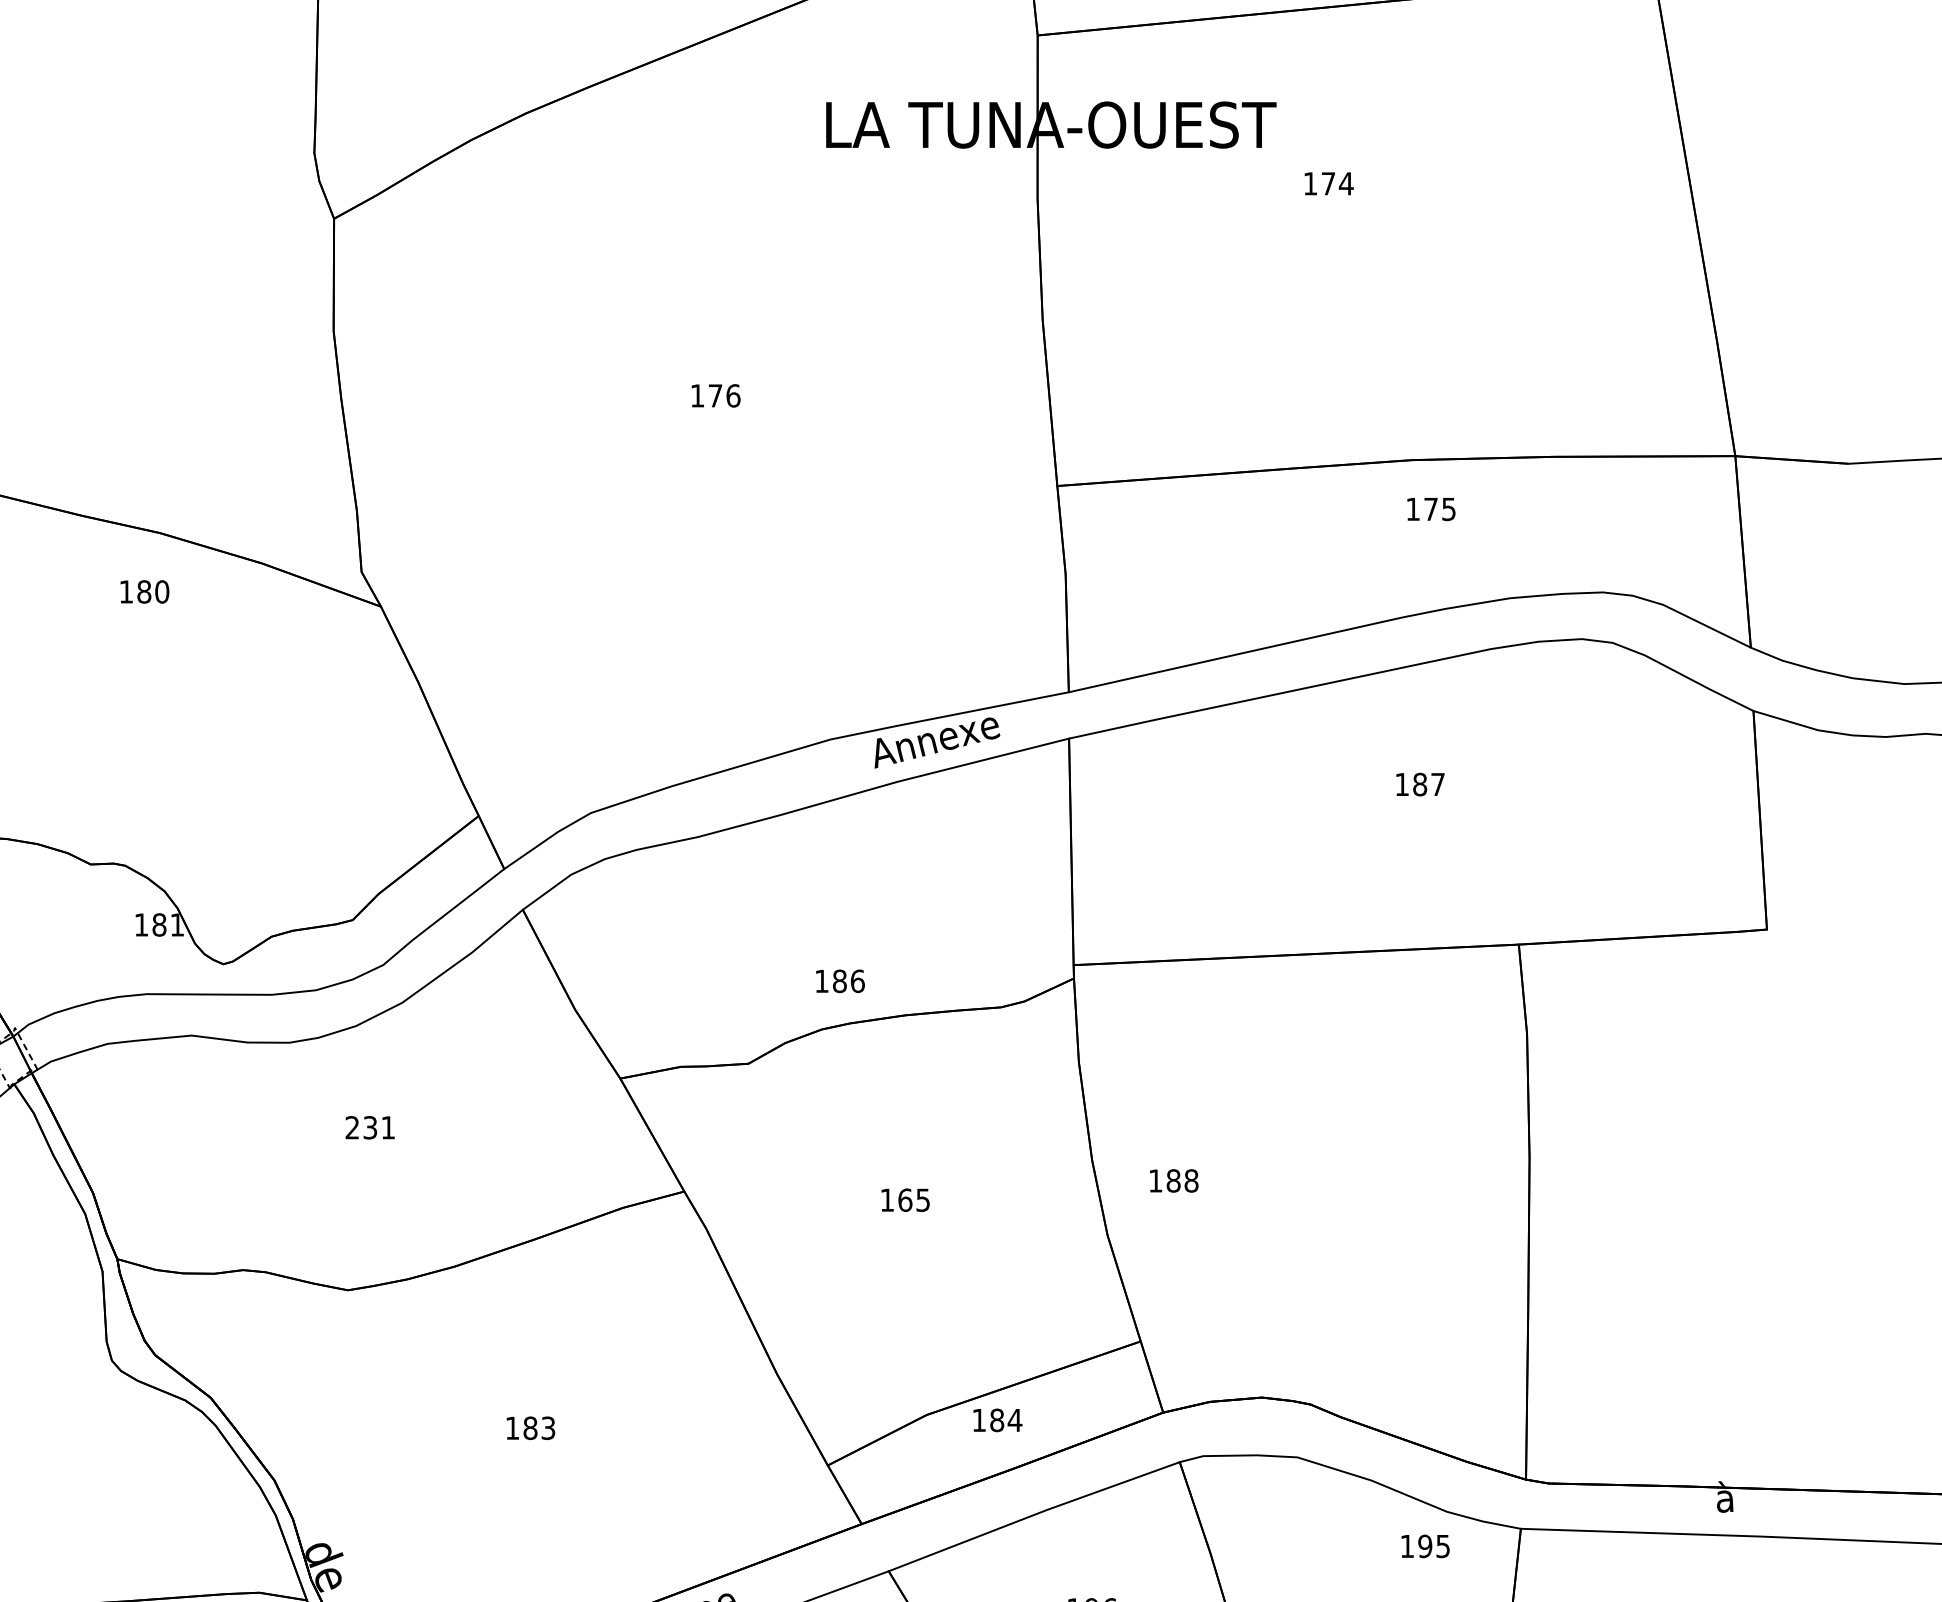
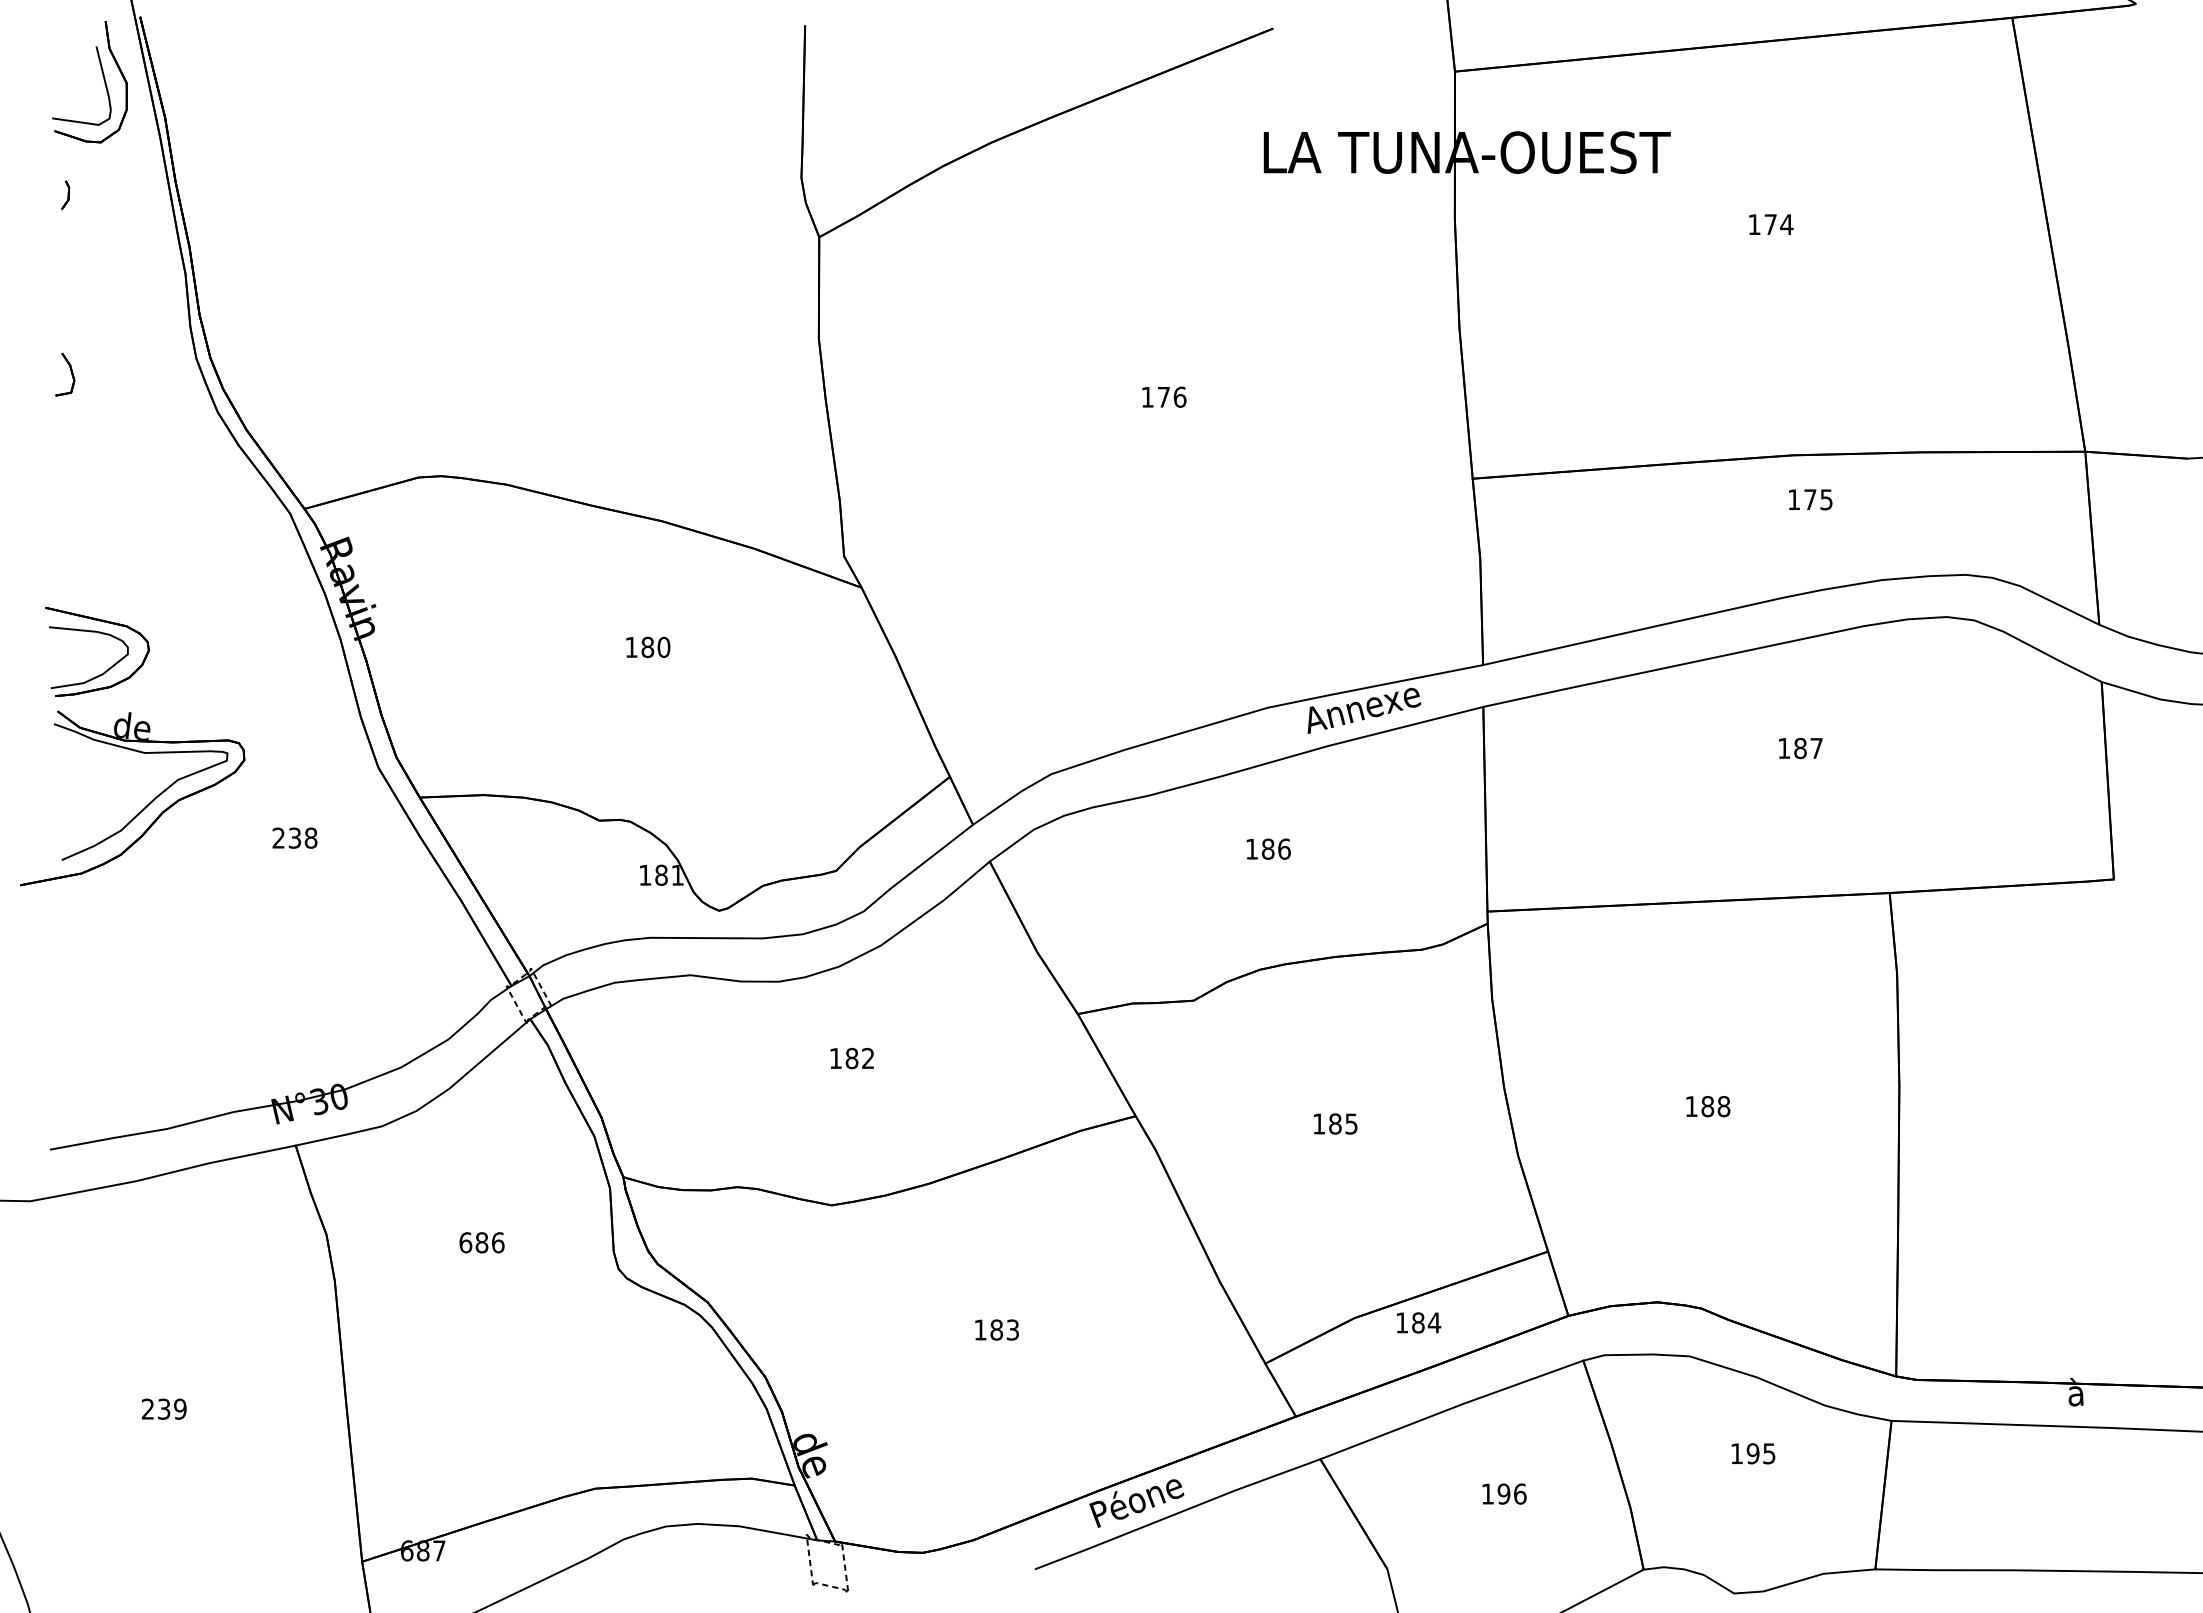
text: (1329, 183) -> (1771, 224), moved
text: (145, 590) -> (648, 646), moved
text: (840, 980) -> (1268, 848), moved
text: (369, 1127) -> (851, 1058), 231 -> 182
text: (1174, 1180) -> (1708, 1106), moved
text: (905, 1199) -> (1335, 1123), 165 -> 185
text: (1425, 1546) -> (1753, 1453), moved

